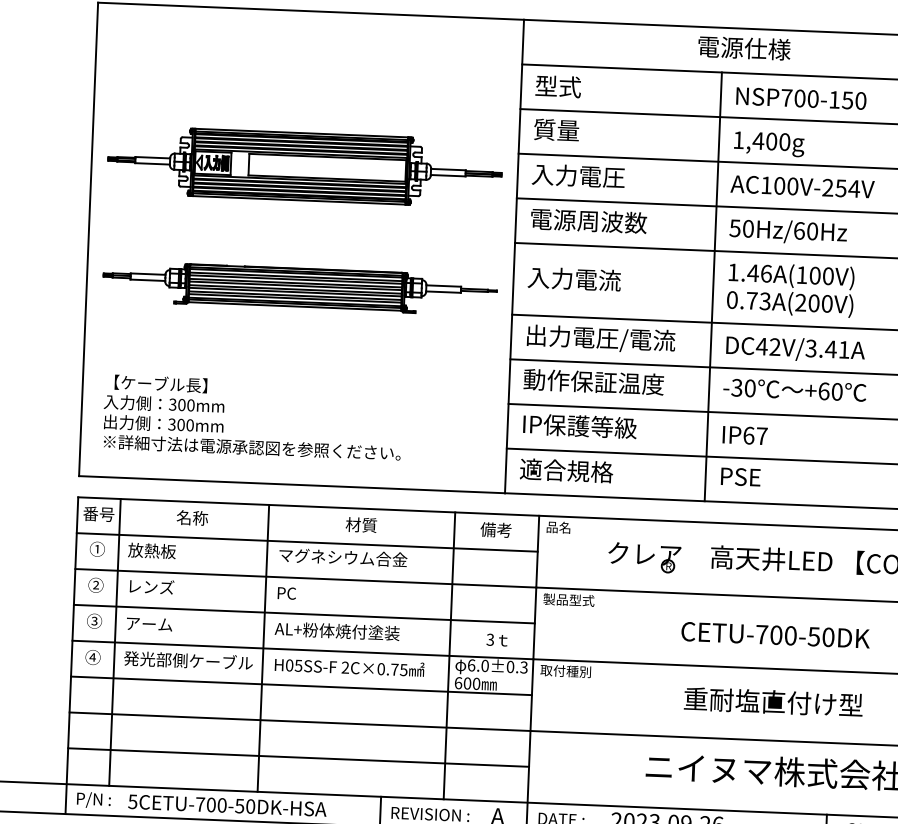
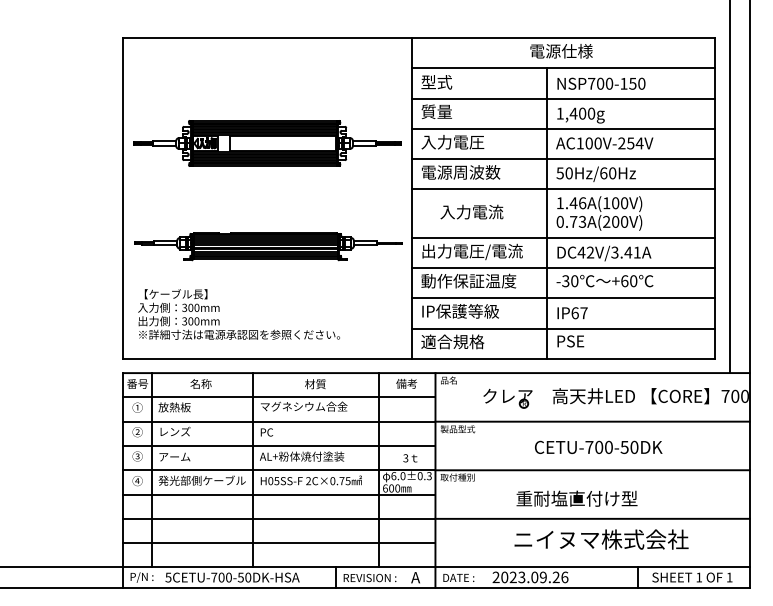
text: (573, 278) -> (471, 211), moved
part: (299, 287) -> (268, 246), moved
text: (772, 701) -> (576, 498), moved

